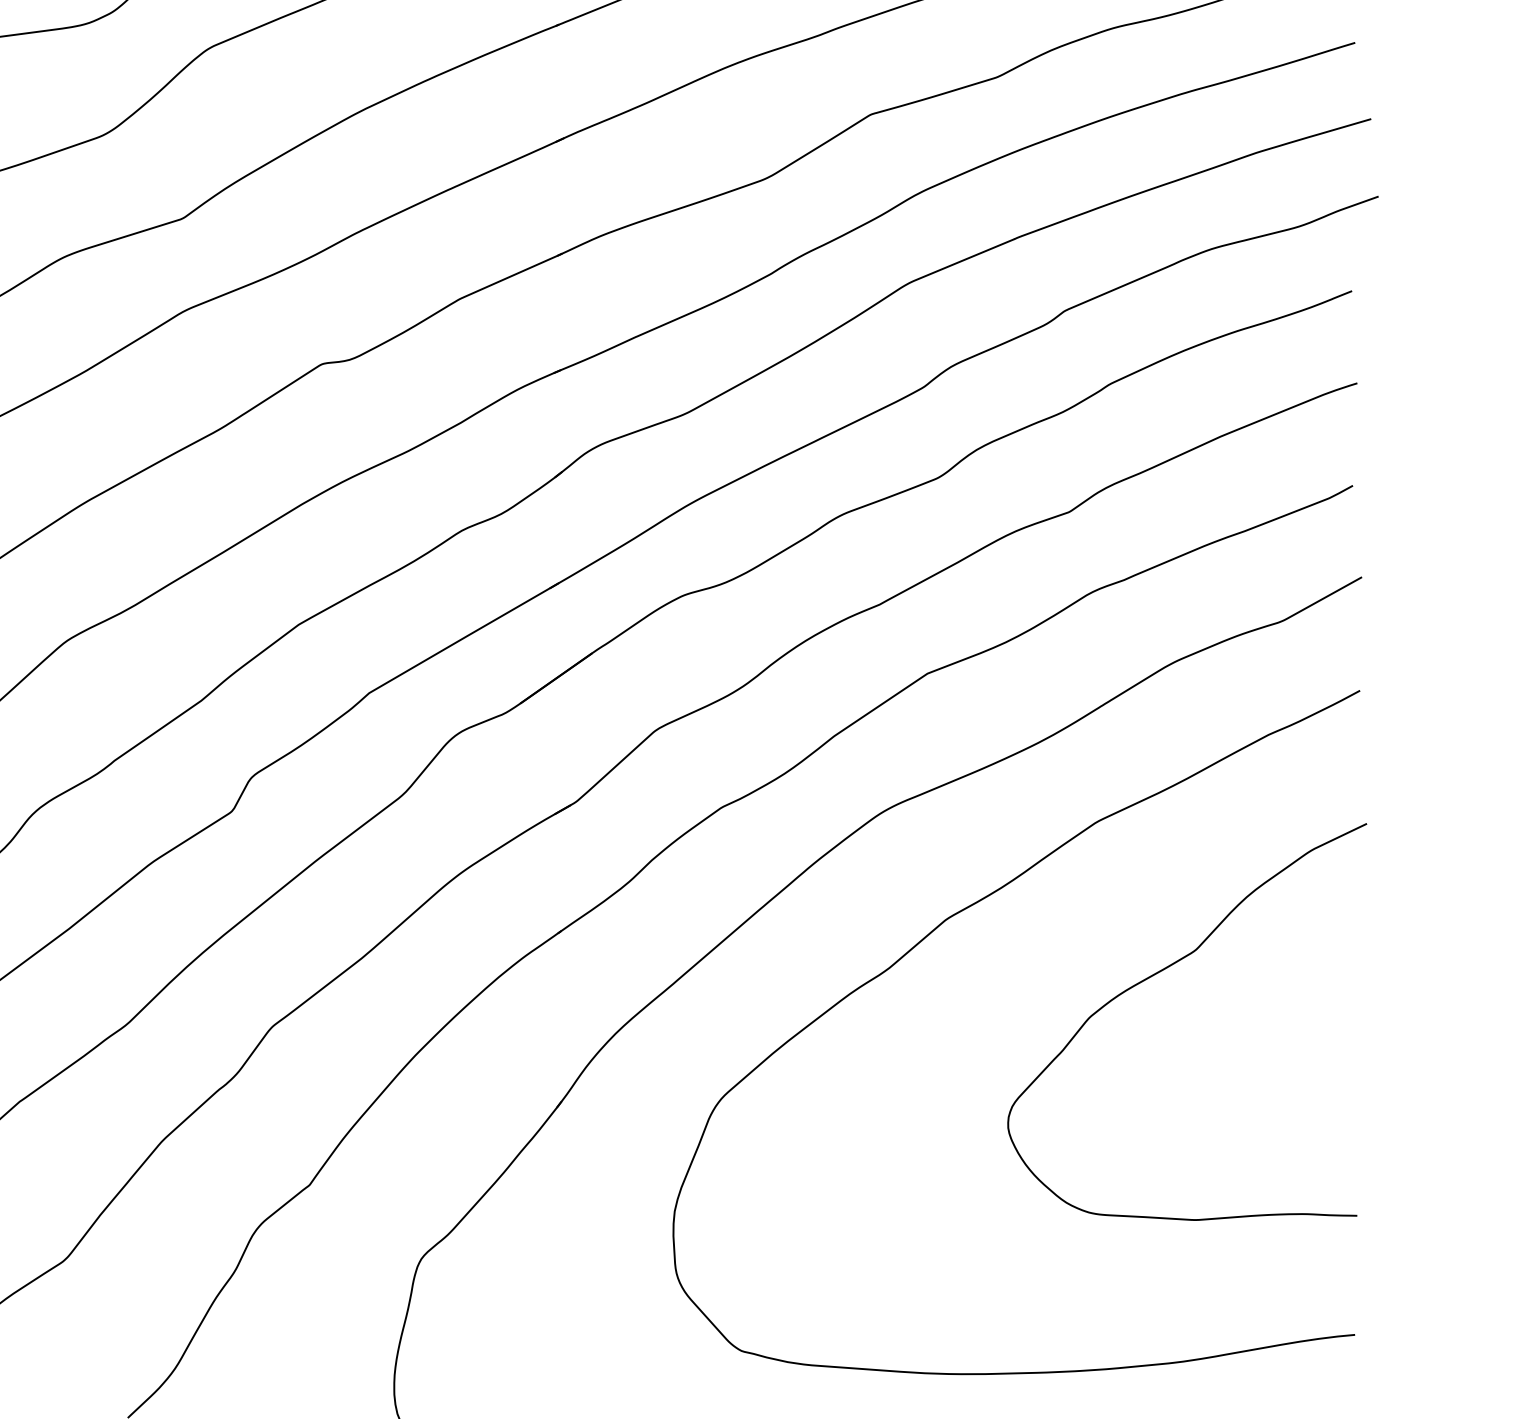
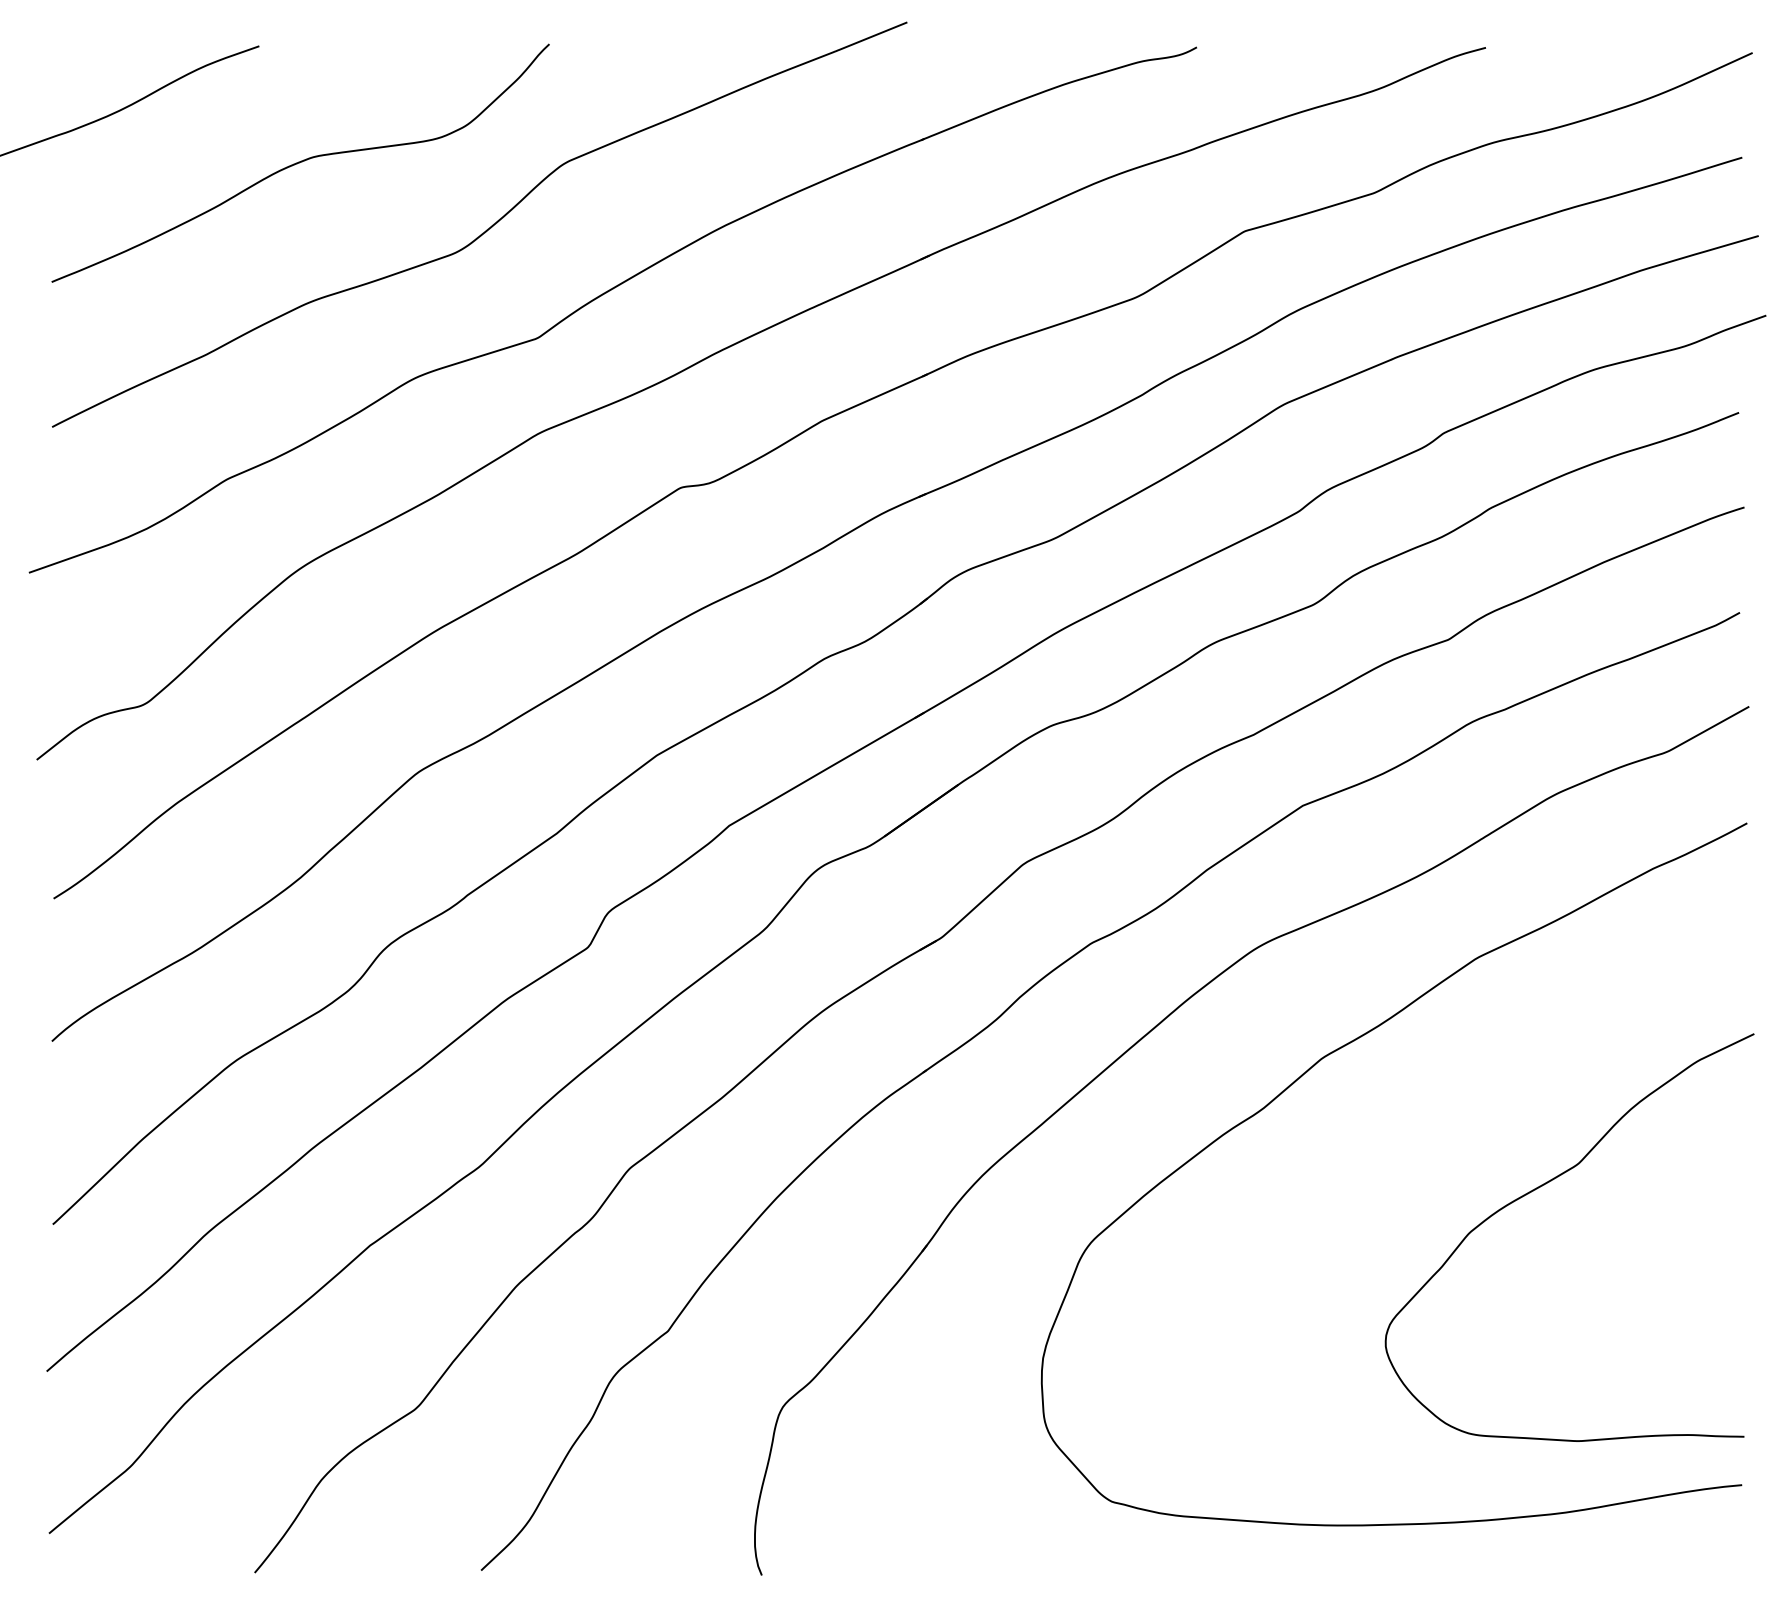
curve: (1155, 975) -> (1537, 1189), moved

